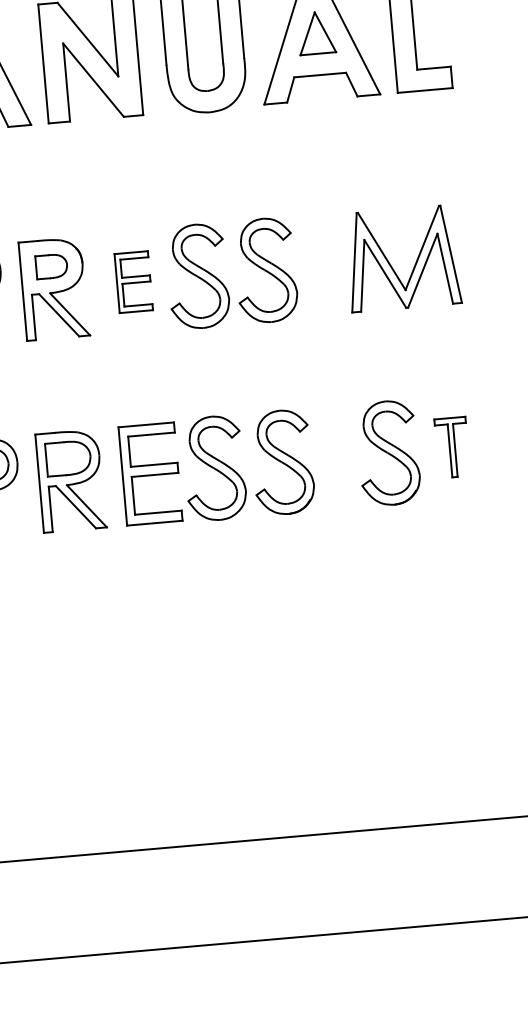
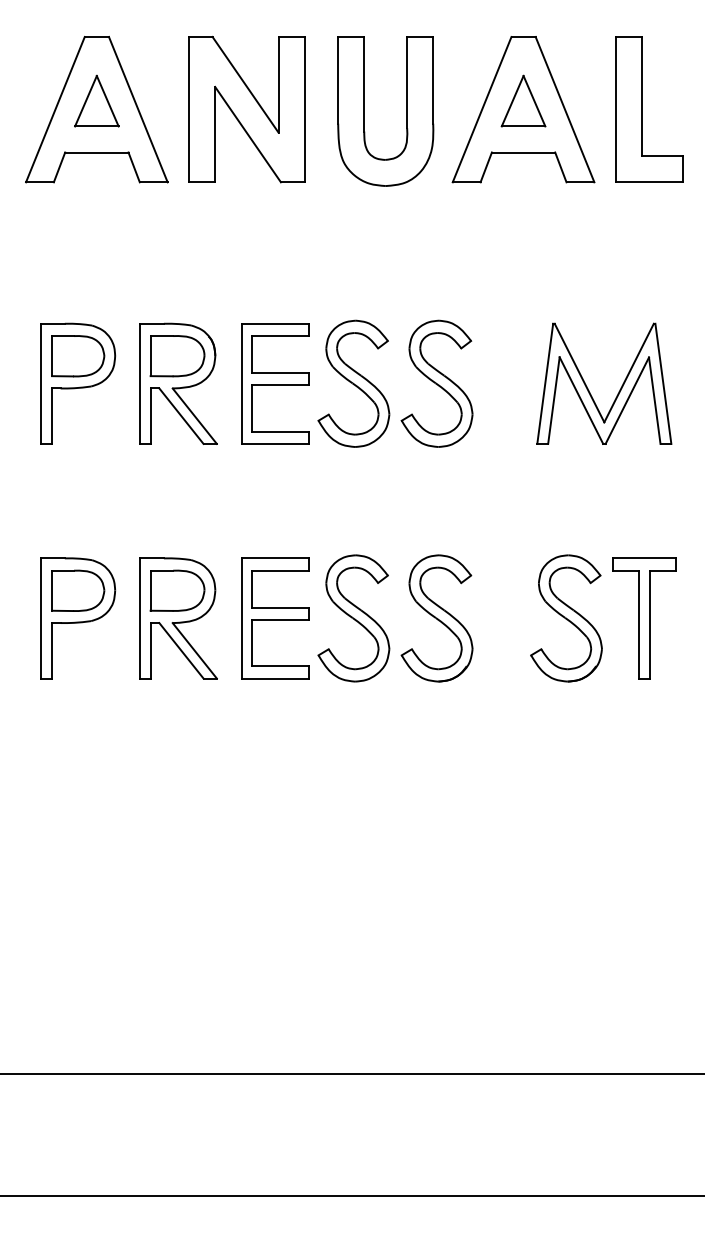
part: (51, 266) -> (177, 356), size x1.43
part: (133, 281) -> (275, 383), size x1.67
part: (452, 447) -> (644, 618), size x1.67

